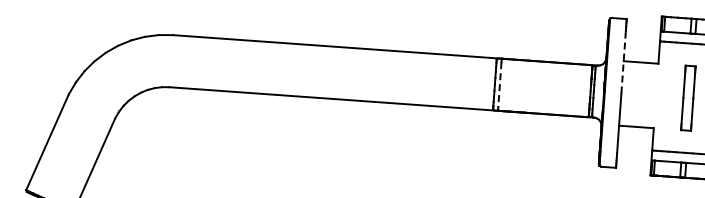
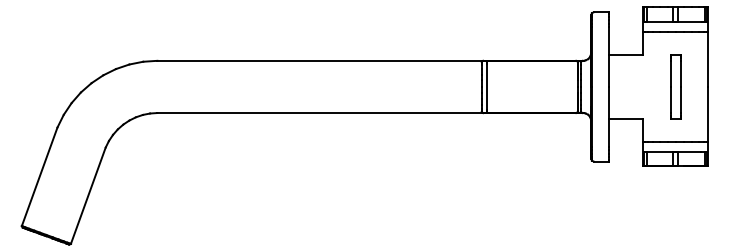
line: (623, 64) -> (608, 57), dashed -> solid
line: (499, 84) -> (486, 86), dashed -> solid

